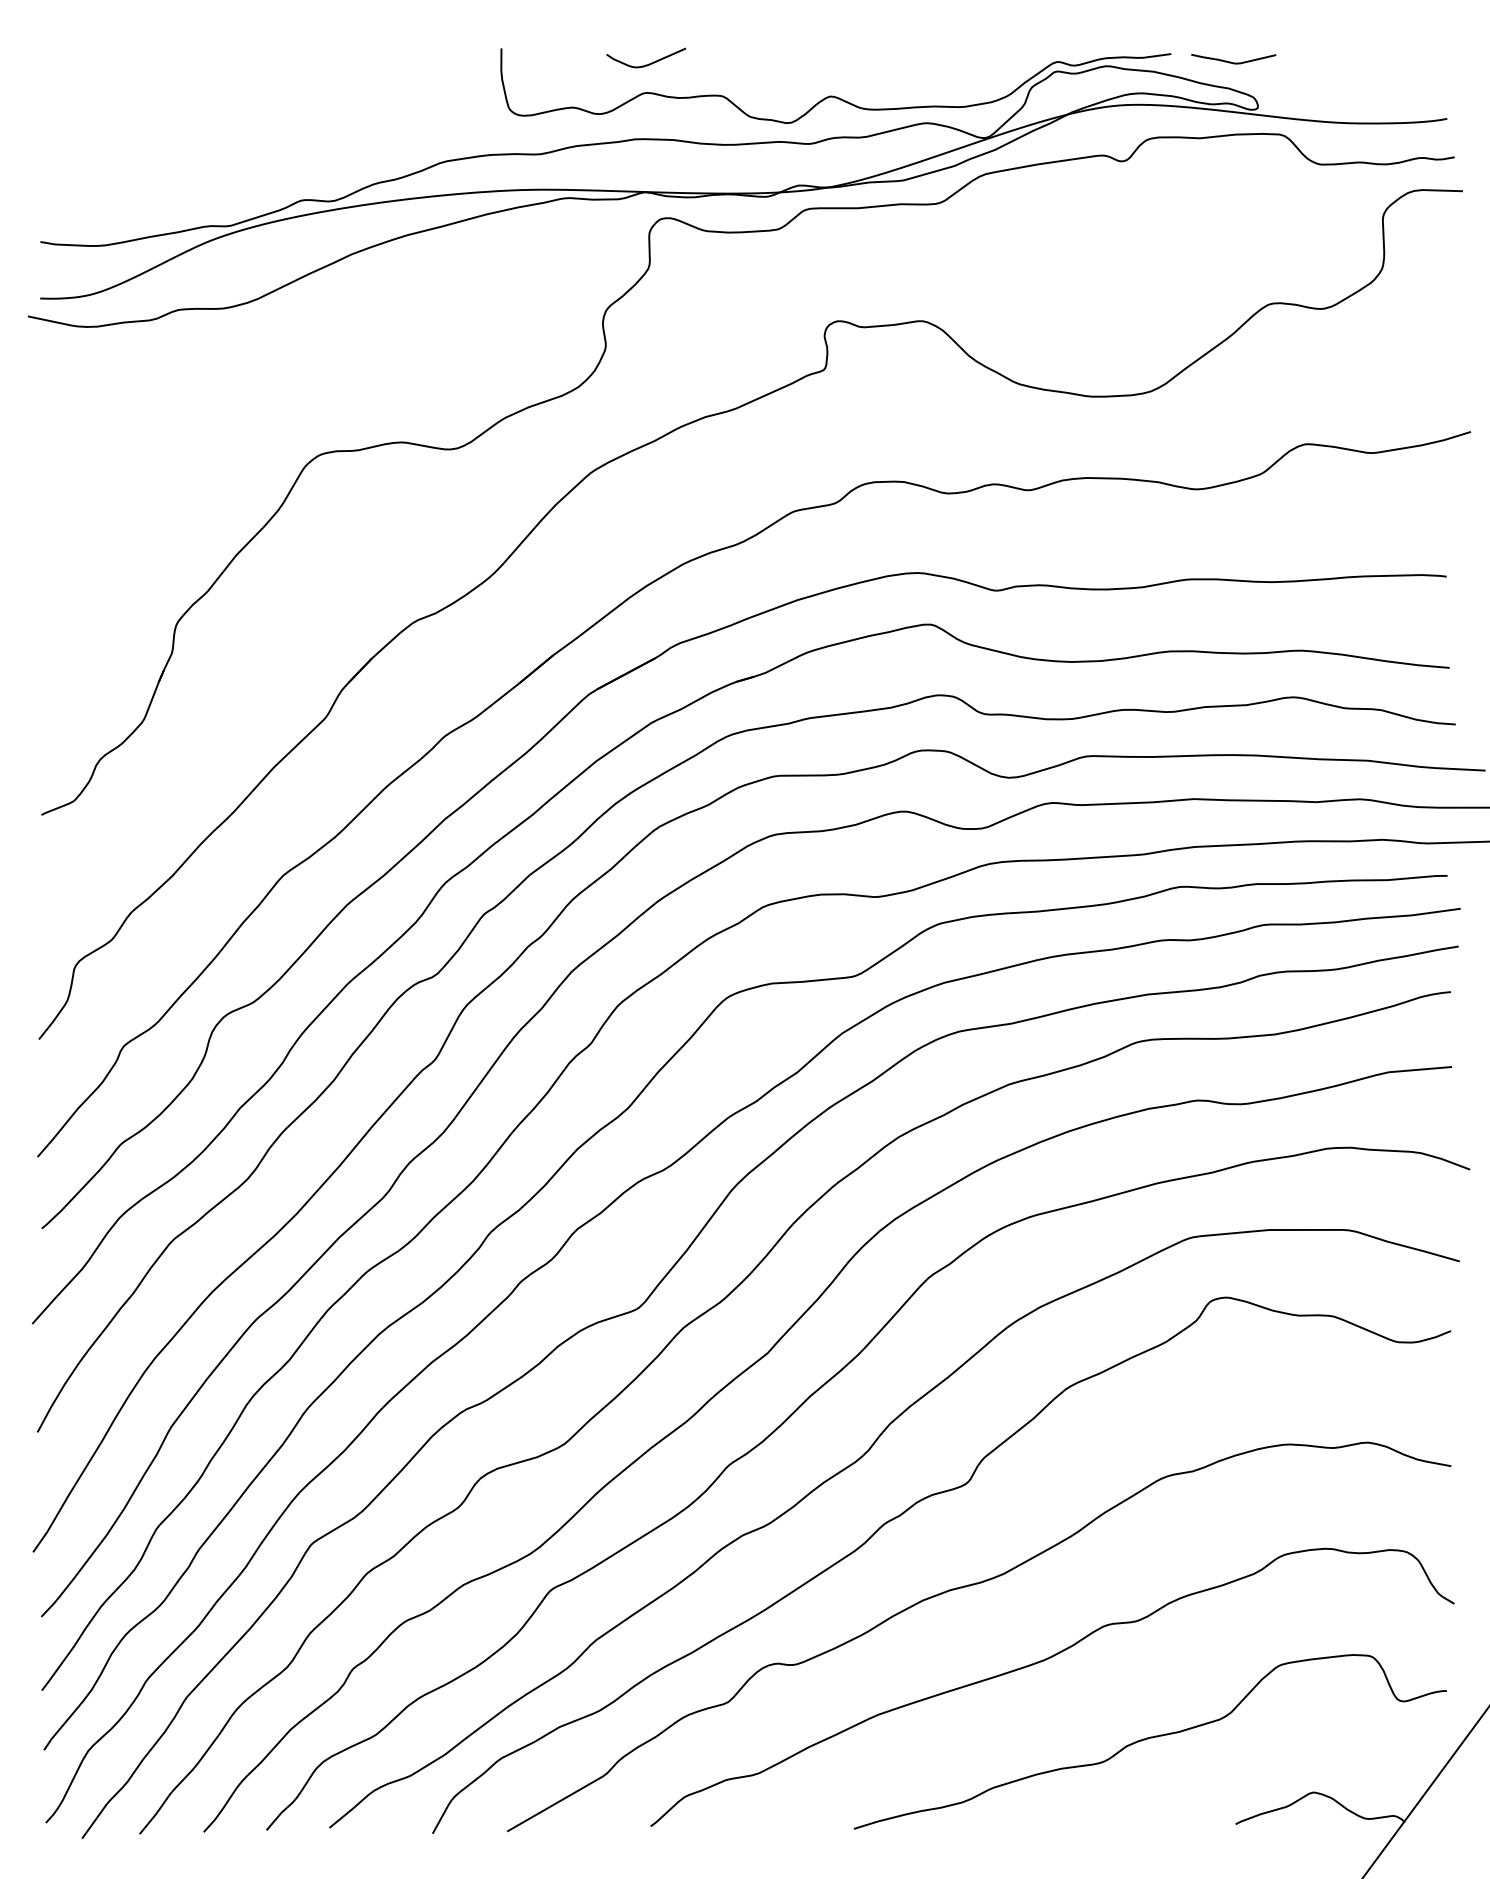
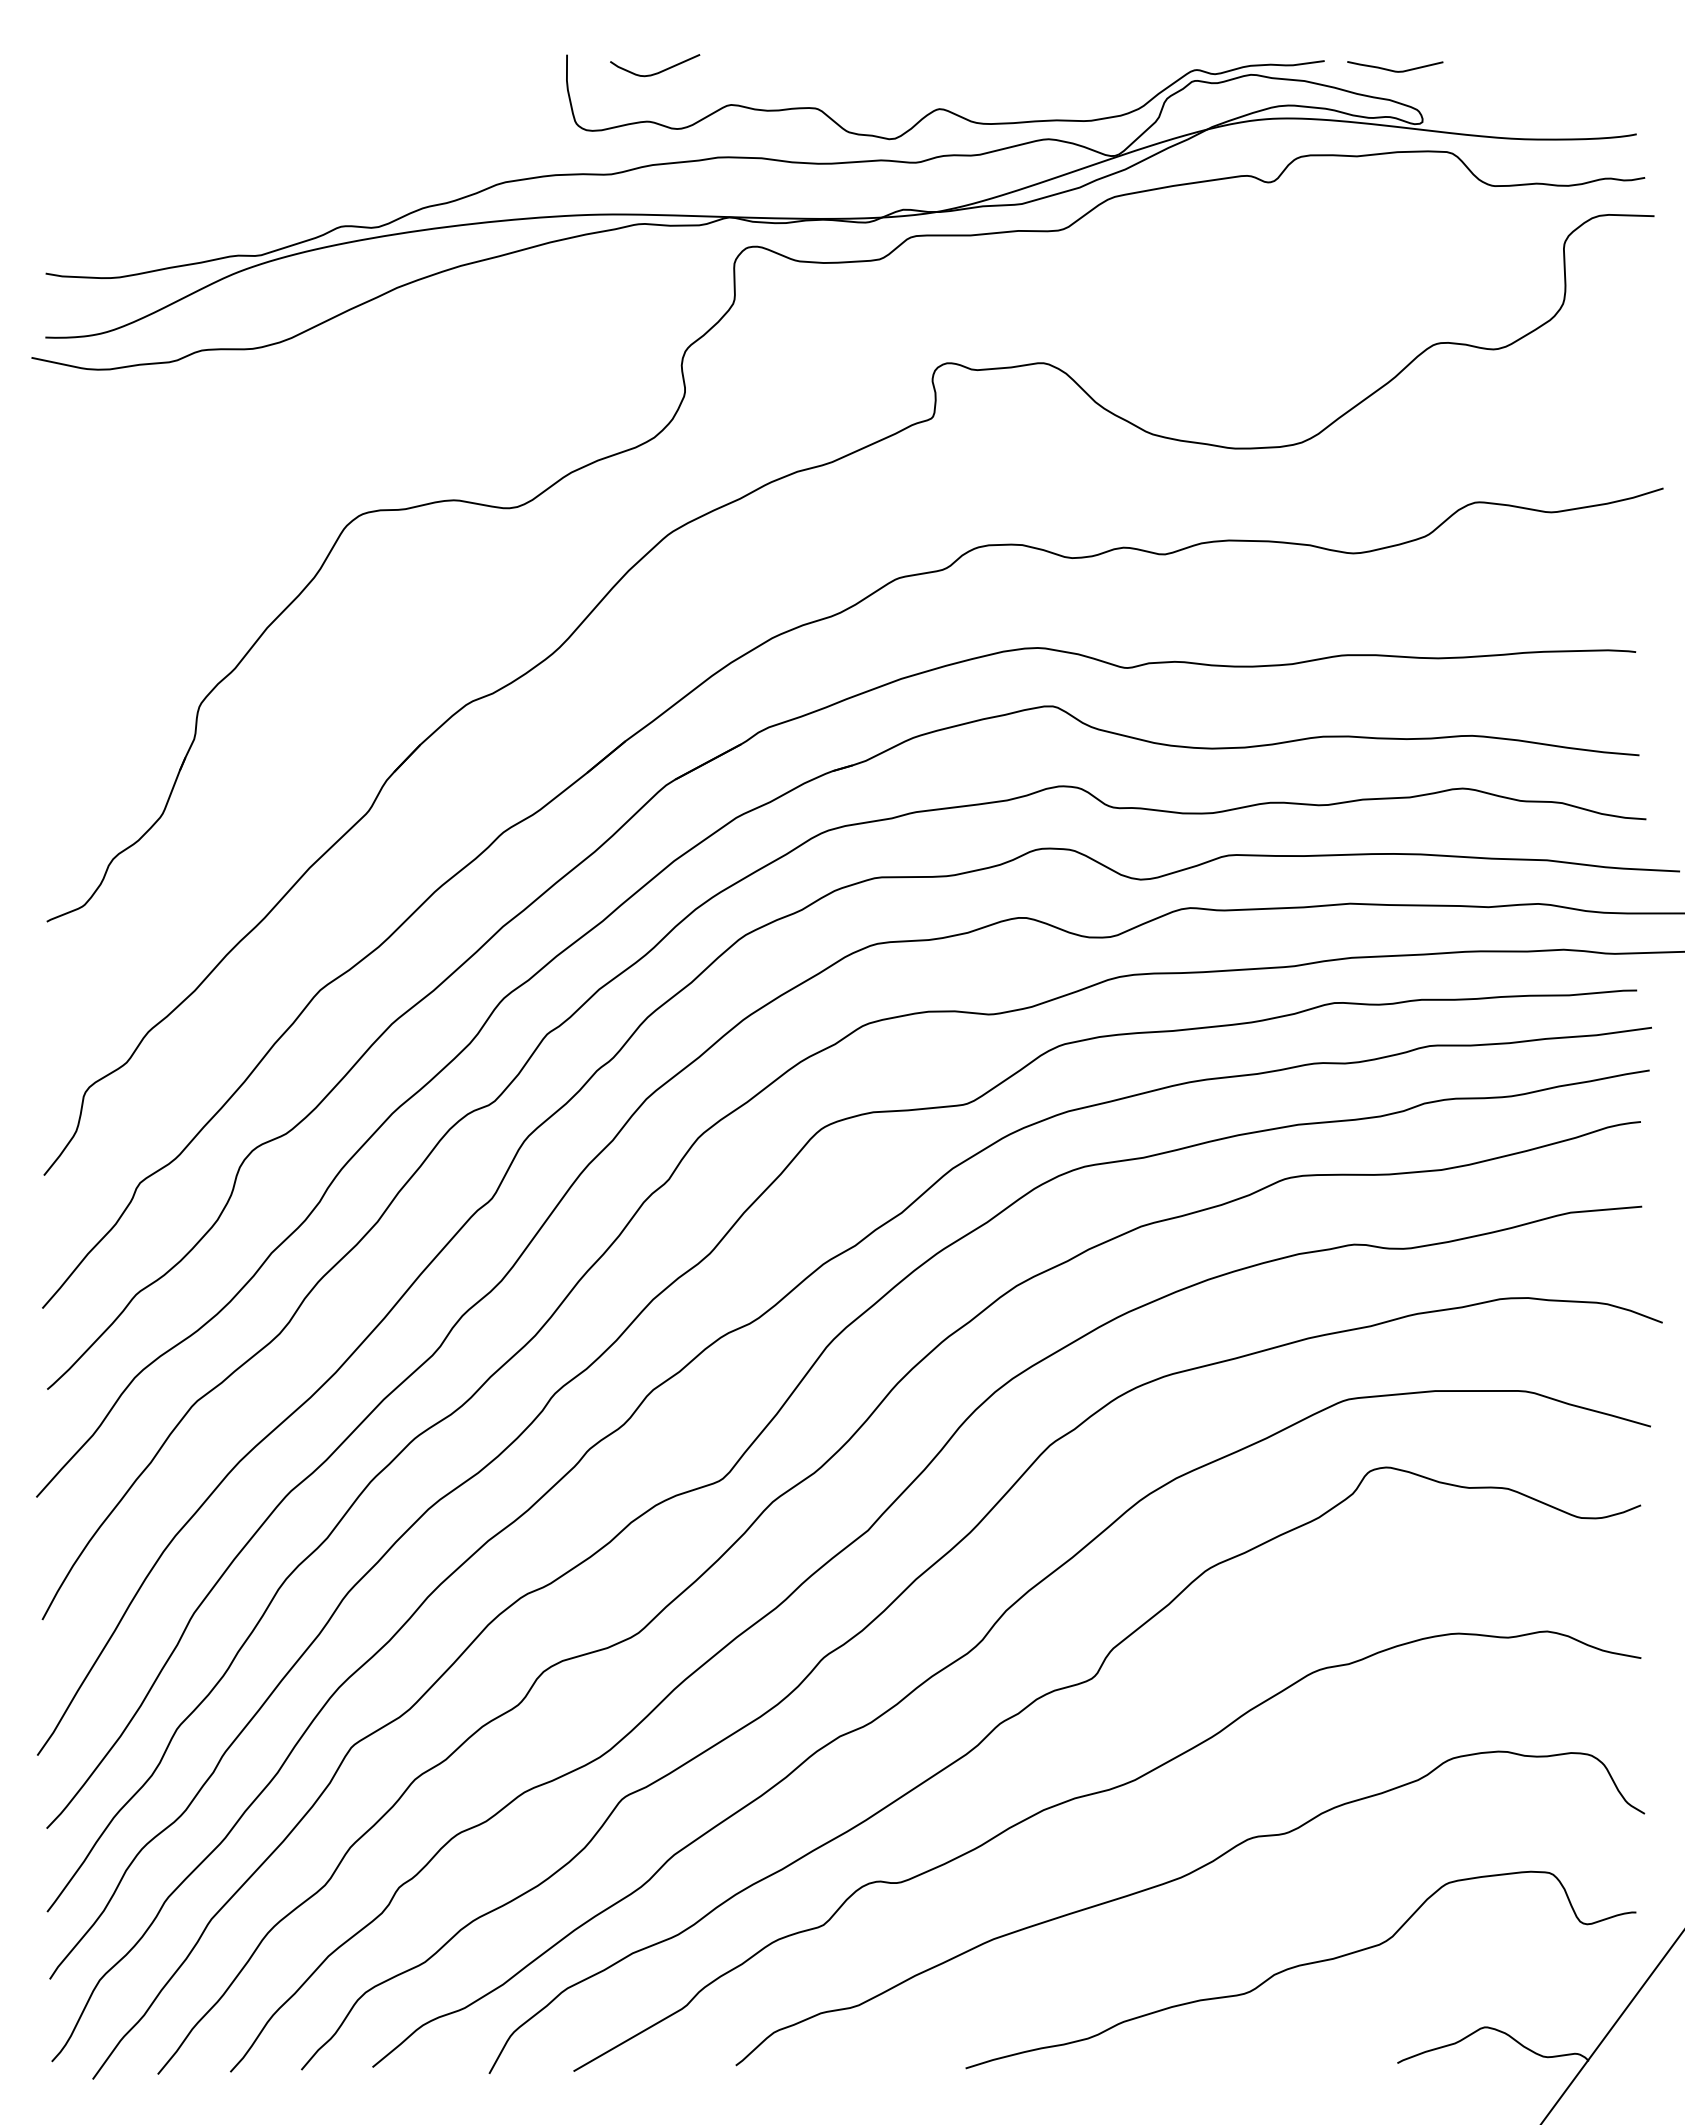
curve: (649, 63) -> (658, 71), moved

